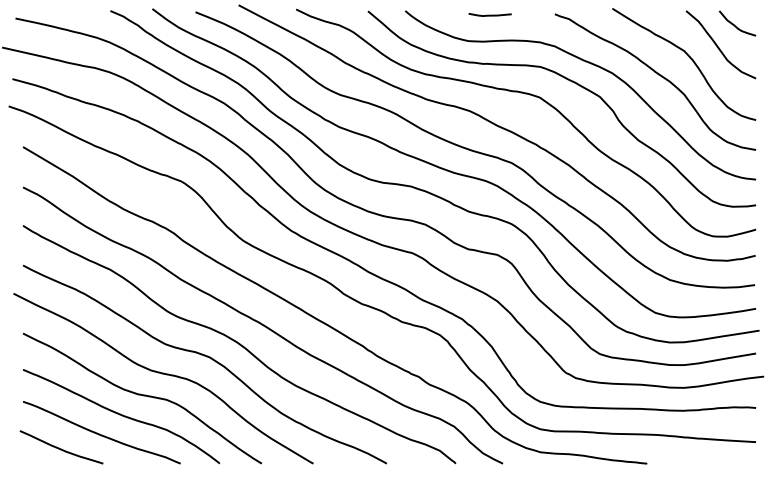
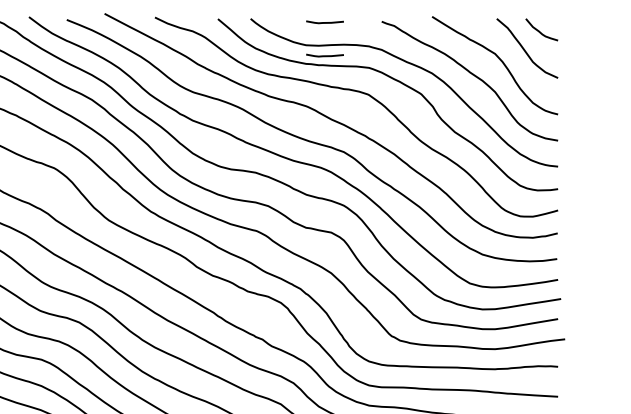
line: (489, 52) -> (324, 55), added

